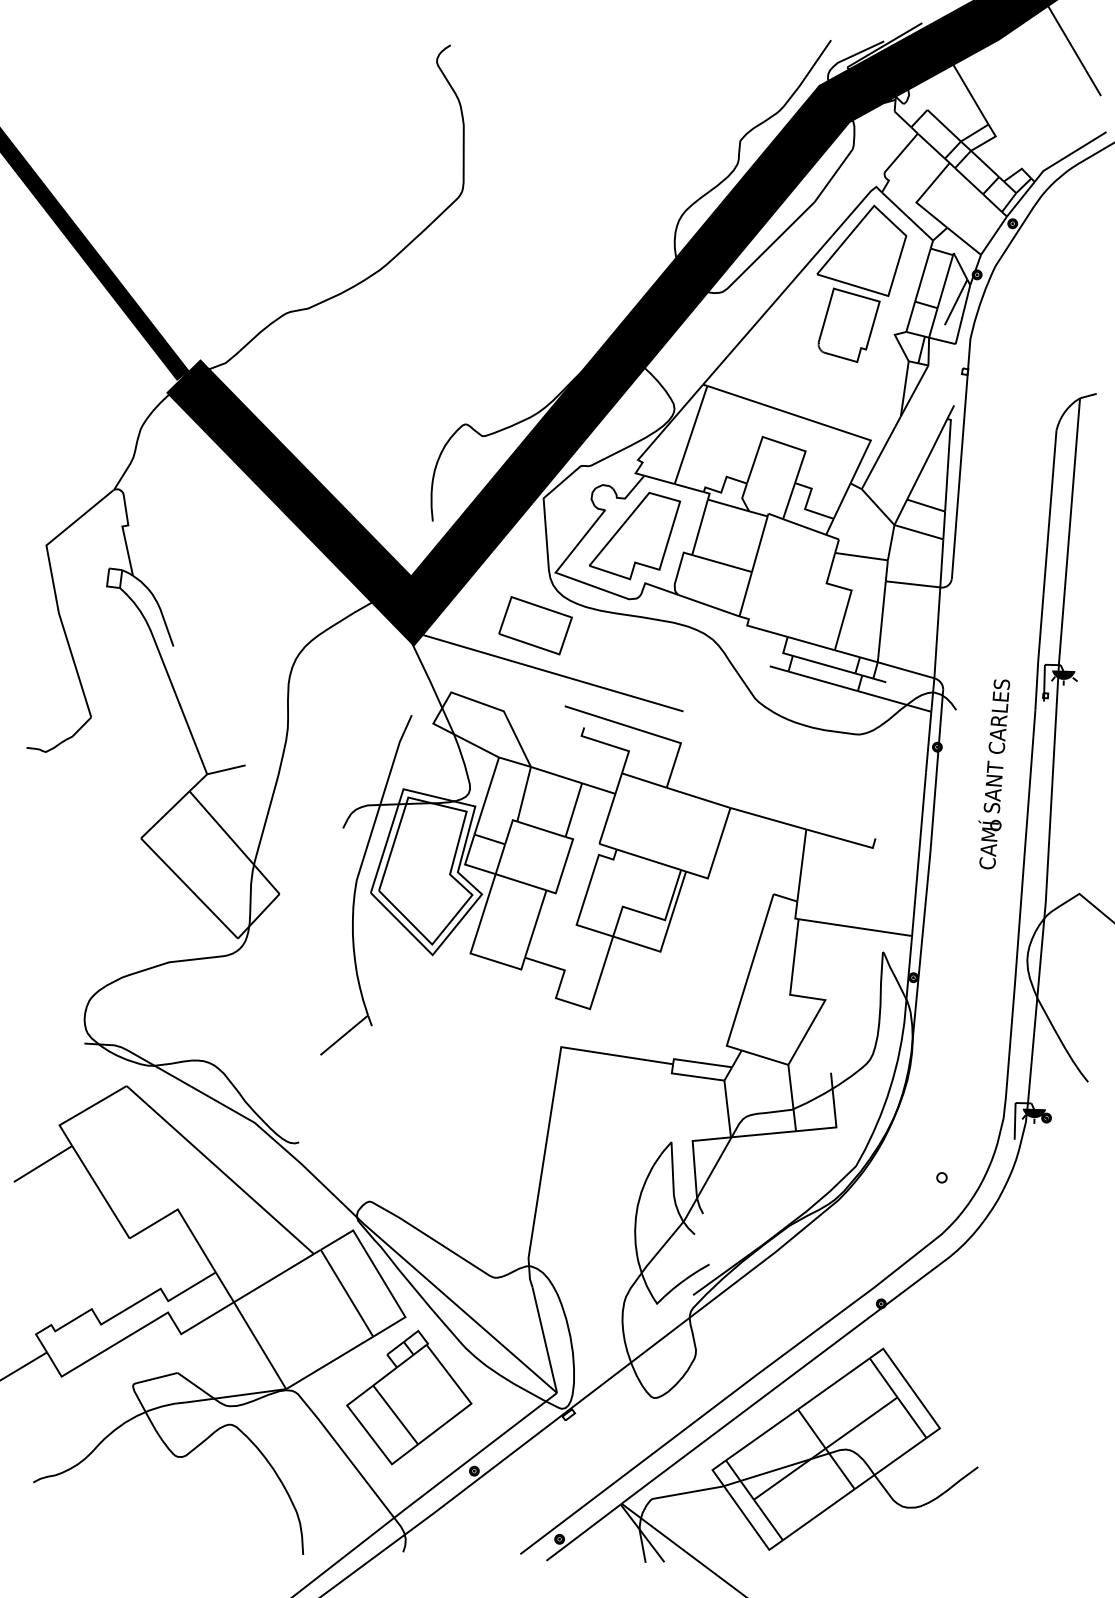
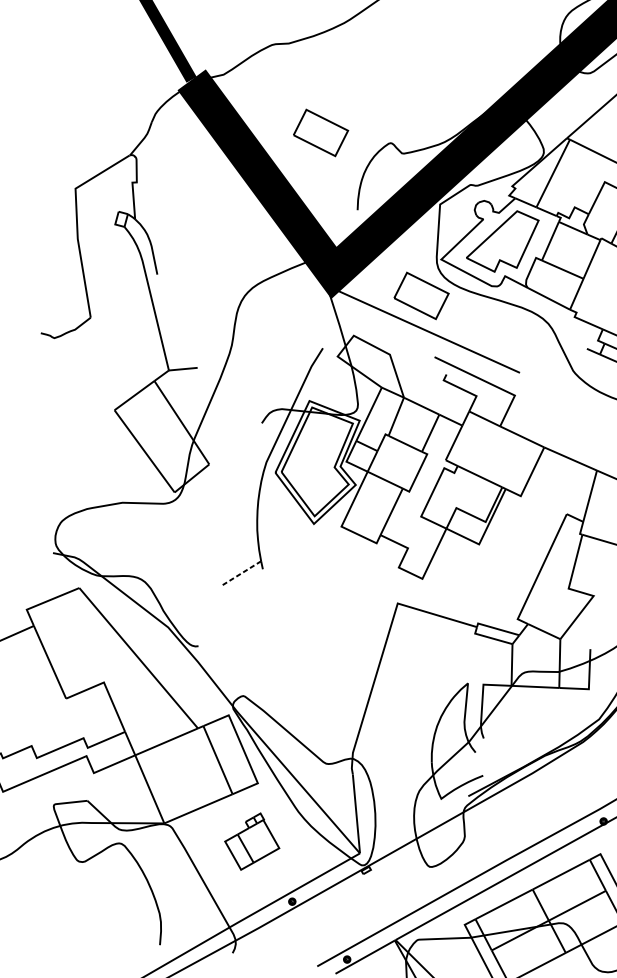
part: (368, 423) -> (320, 132), added
line: (344, 1035) -> (242, 573), solid -> dashed
part: (409, 1397) -> (252, 841), size x0.6

